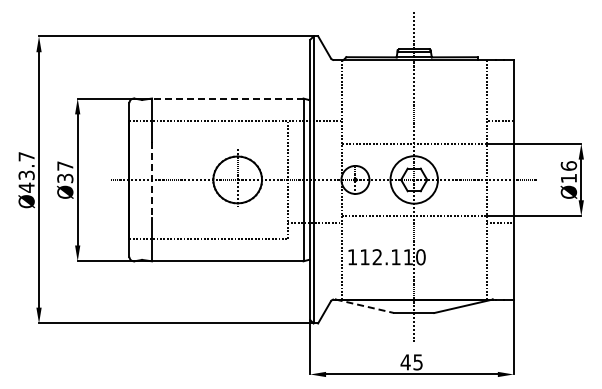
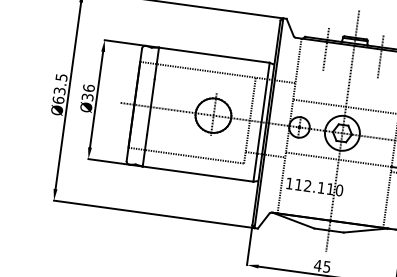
line: (376, 69) -> (325, 48), added
line: (451, 69) -> (380, 56), added
line: (227, 98) -> (214, 55), dashed -> solid
text: (65, 165) -> (89, 87), Ø37 -> Ø36
text: (26, 172) -> (59, 89), Ø43.7 -> Ø63.5
line: (152, 180) -> (151, 107), dashed -> solid
line: (364, 306) -> (293, 220), dashed -> solid

